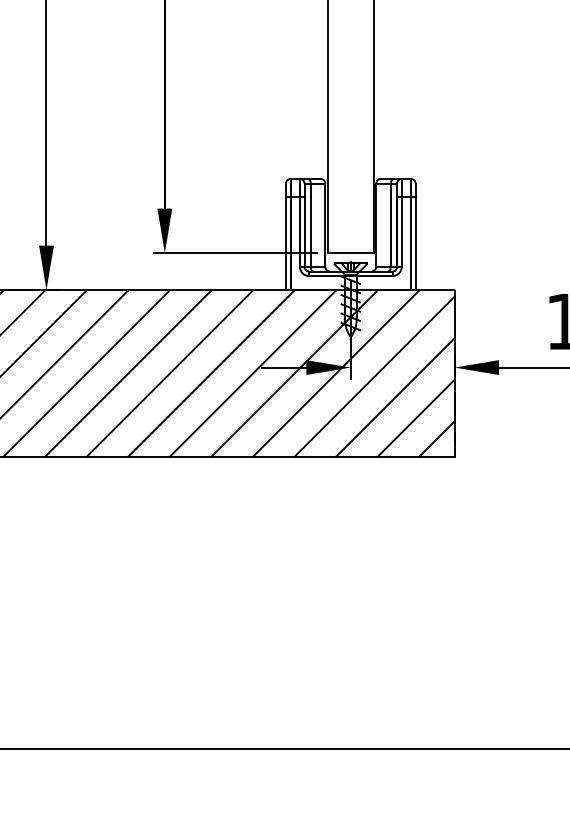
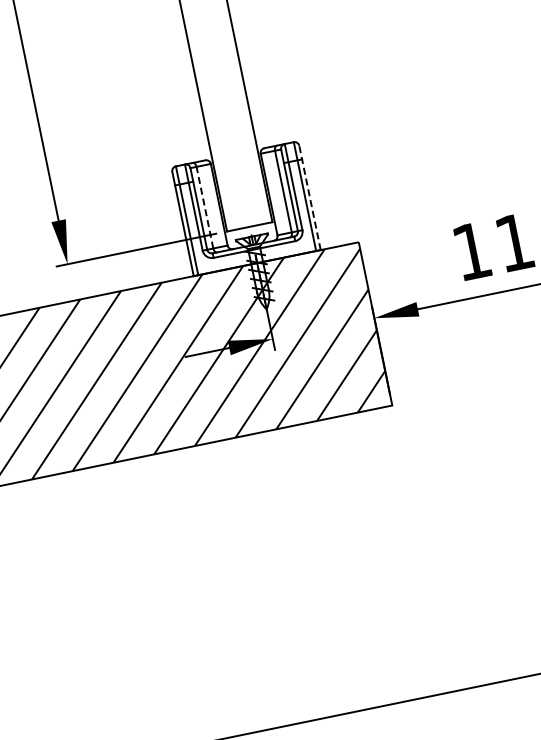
line: (310, 225) -> (204, 207), solid -> dashed
line: (415, 236) -> (309, 197), solid -> dashed

